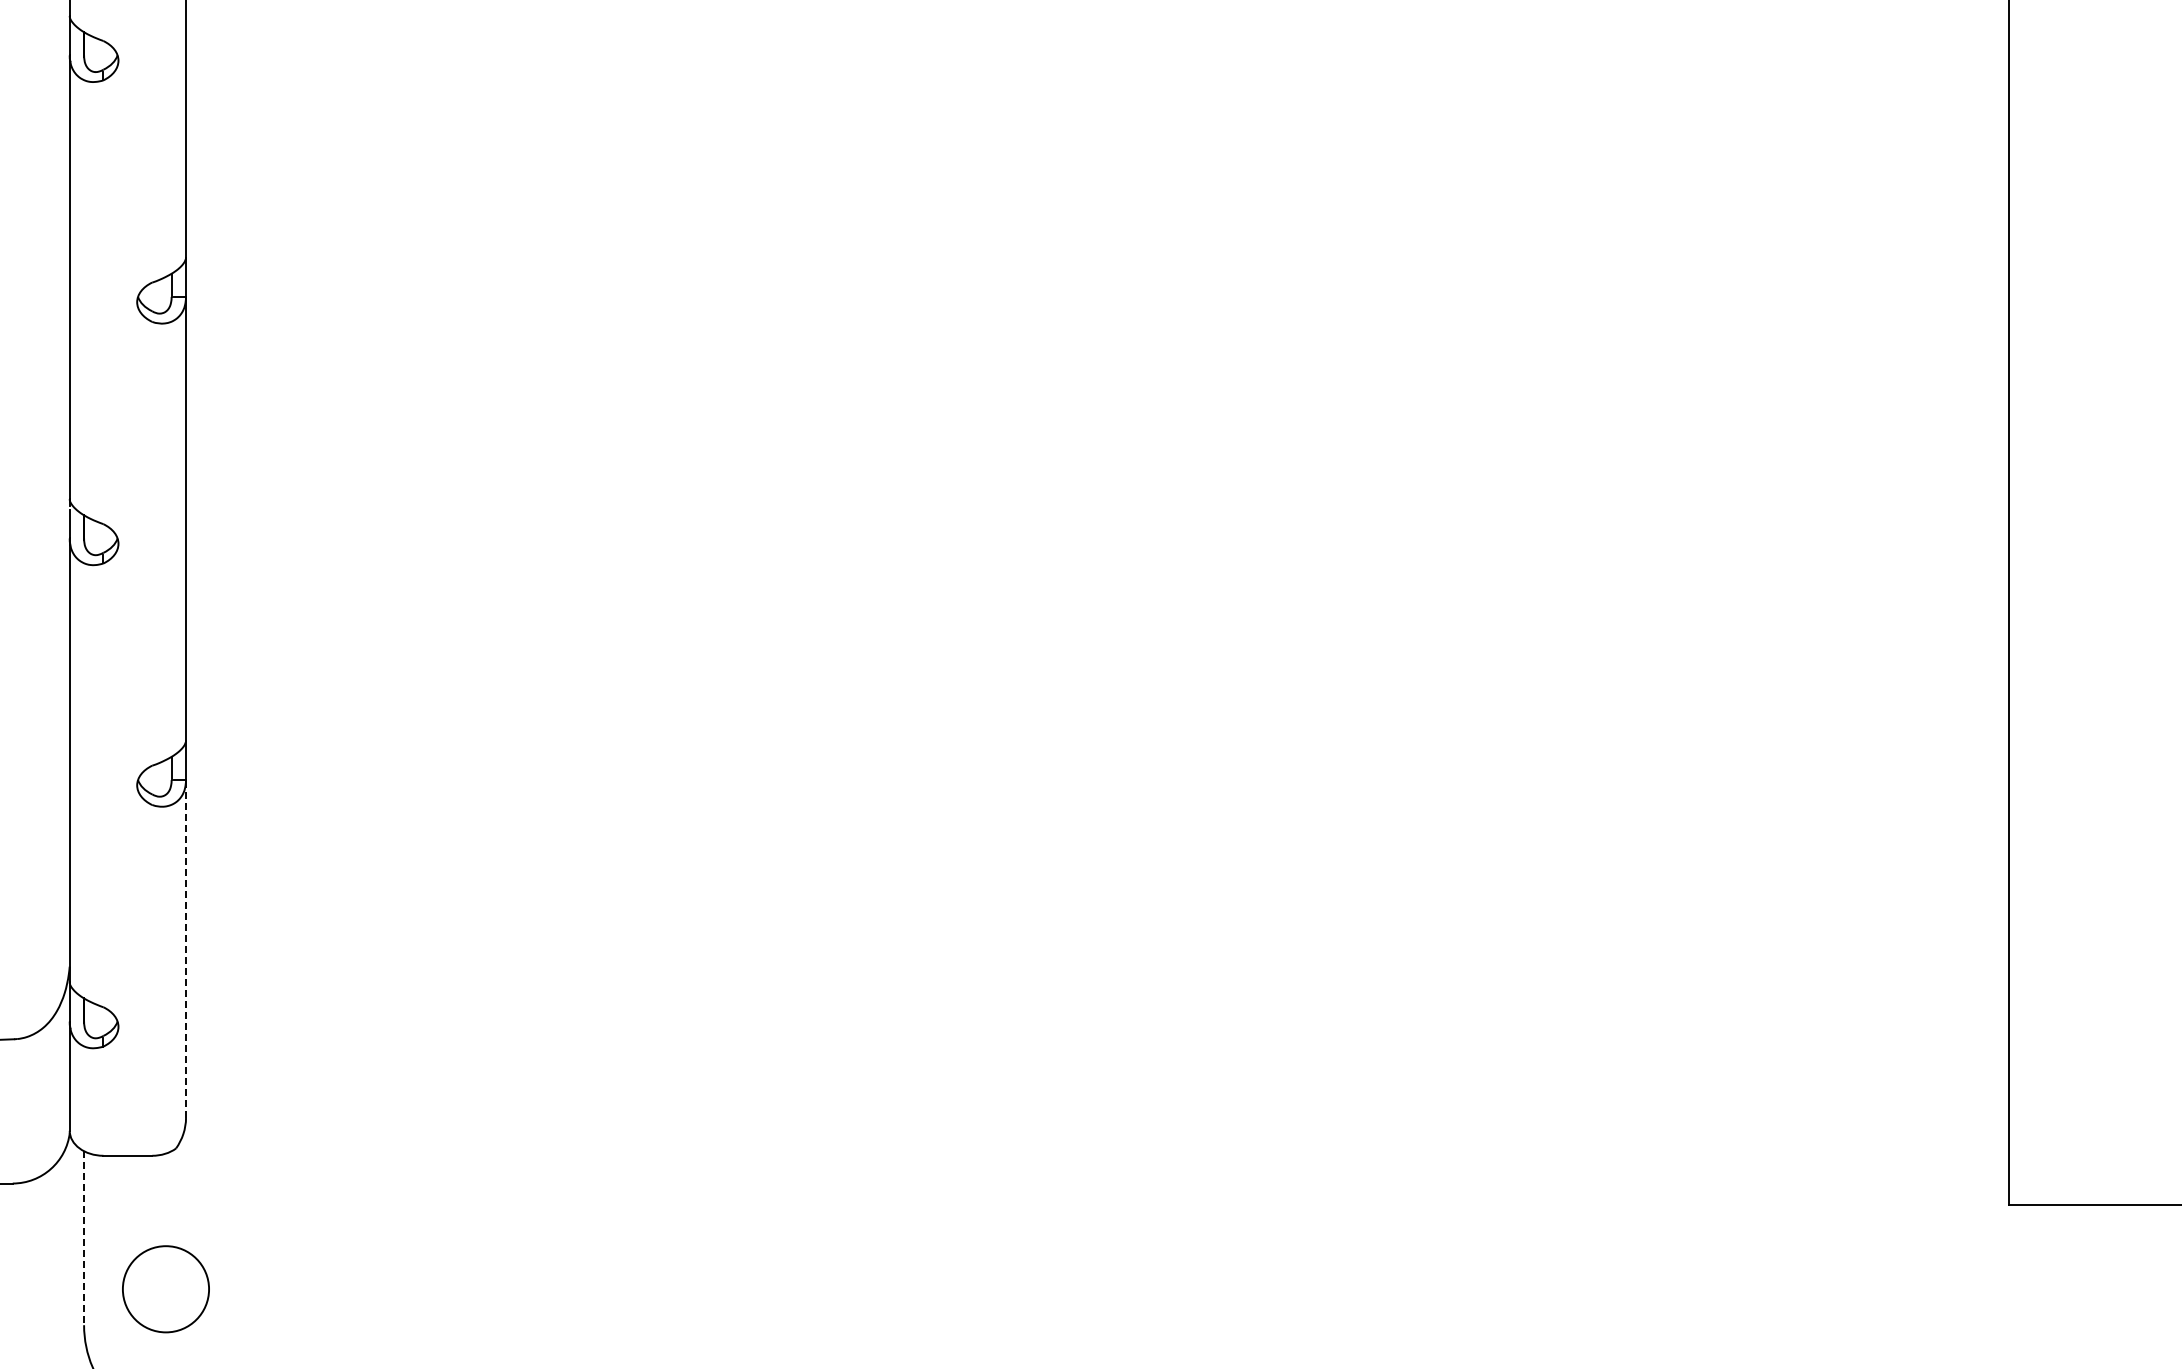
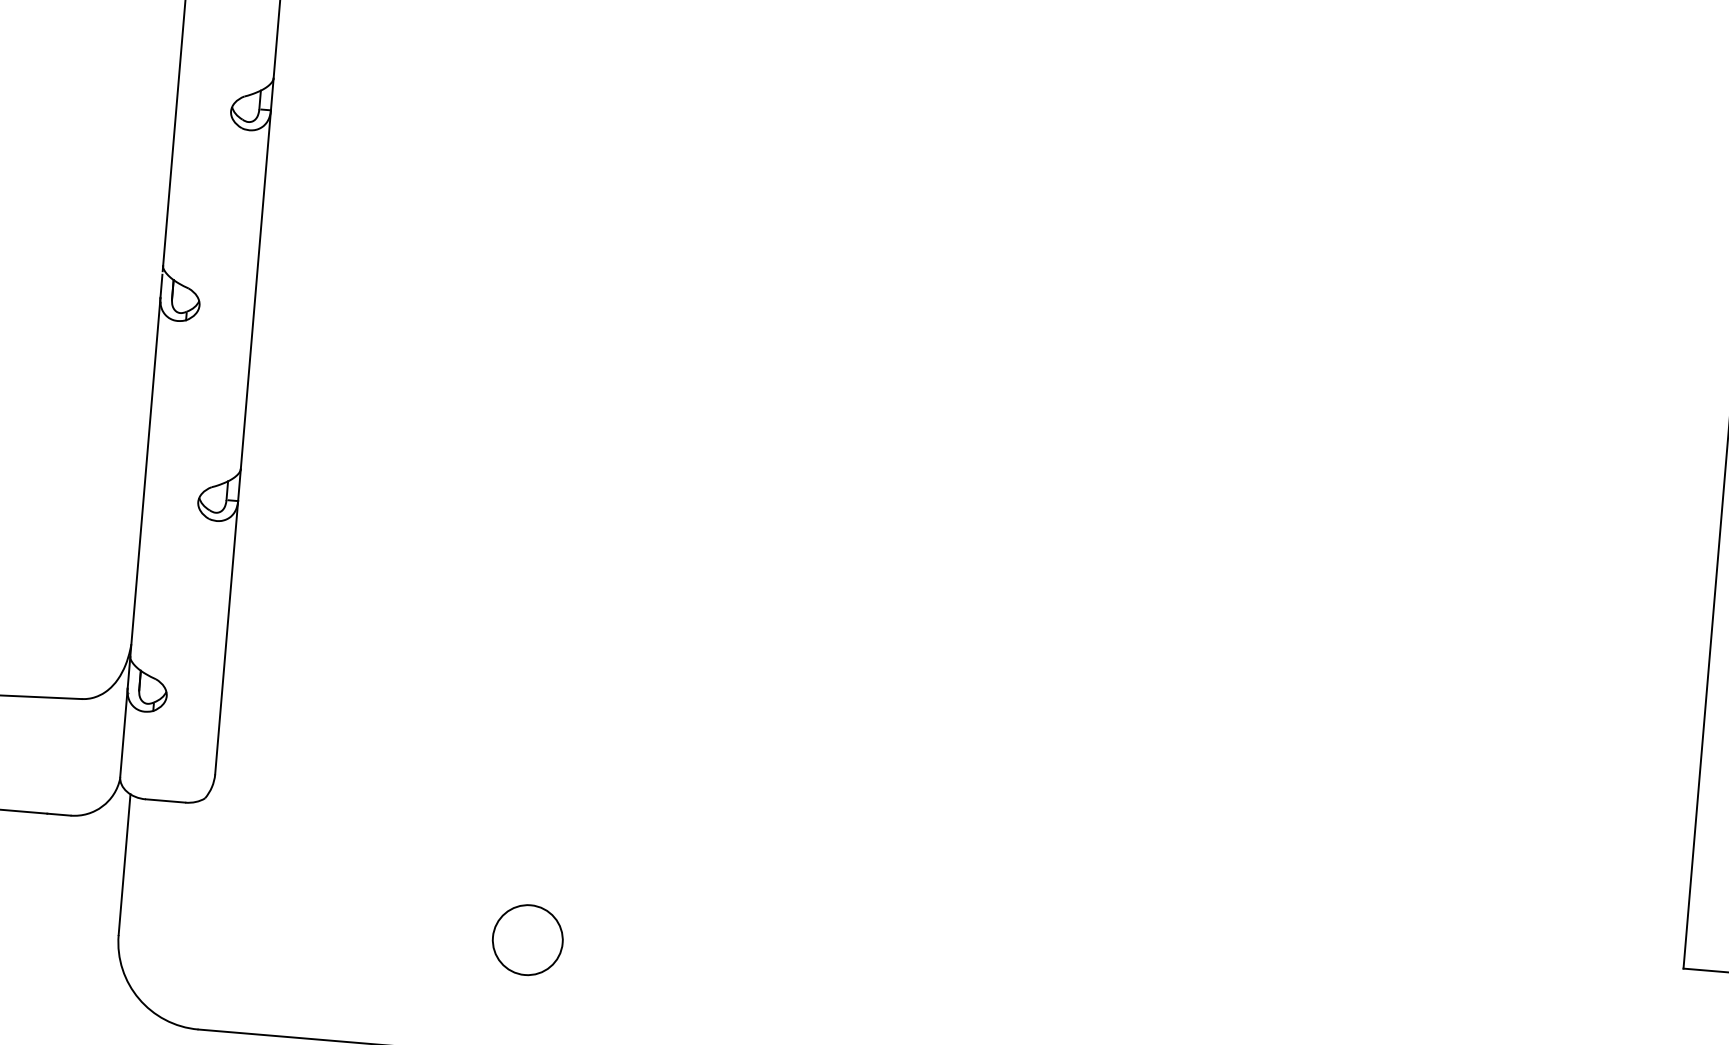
line: (186, 949) -> (227, 638), dashed -> solid
line: (84, 1238) -> (124, 864), dashed -> solid
circle: (165, 1289) -> (527, 940), moved

